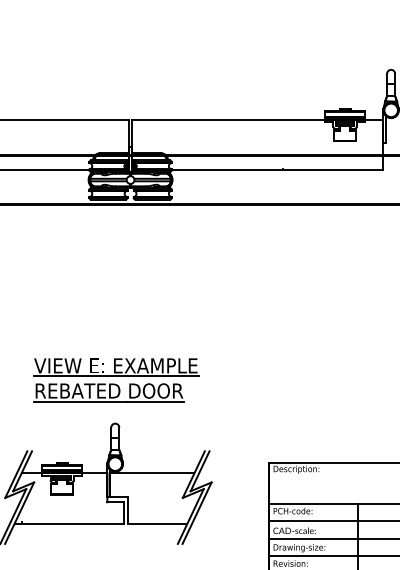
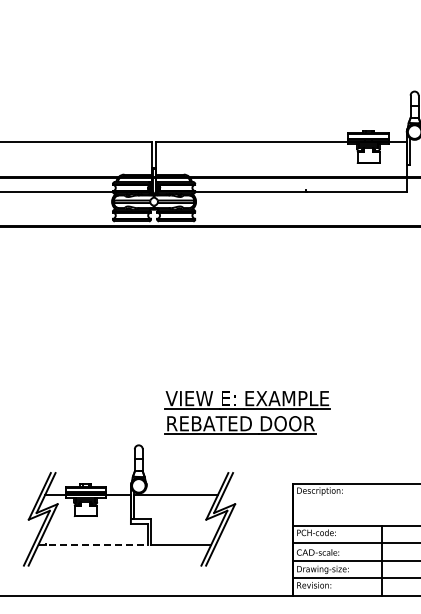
part: (115, 379) -> (247, 412), moved
line: (69, 523) -> (93, 545), solid -> dashed

